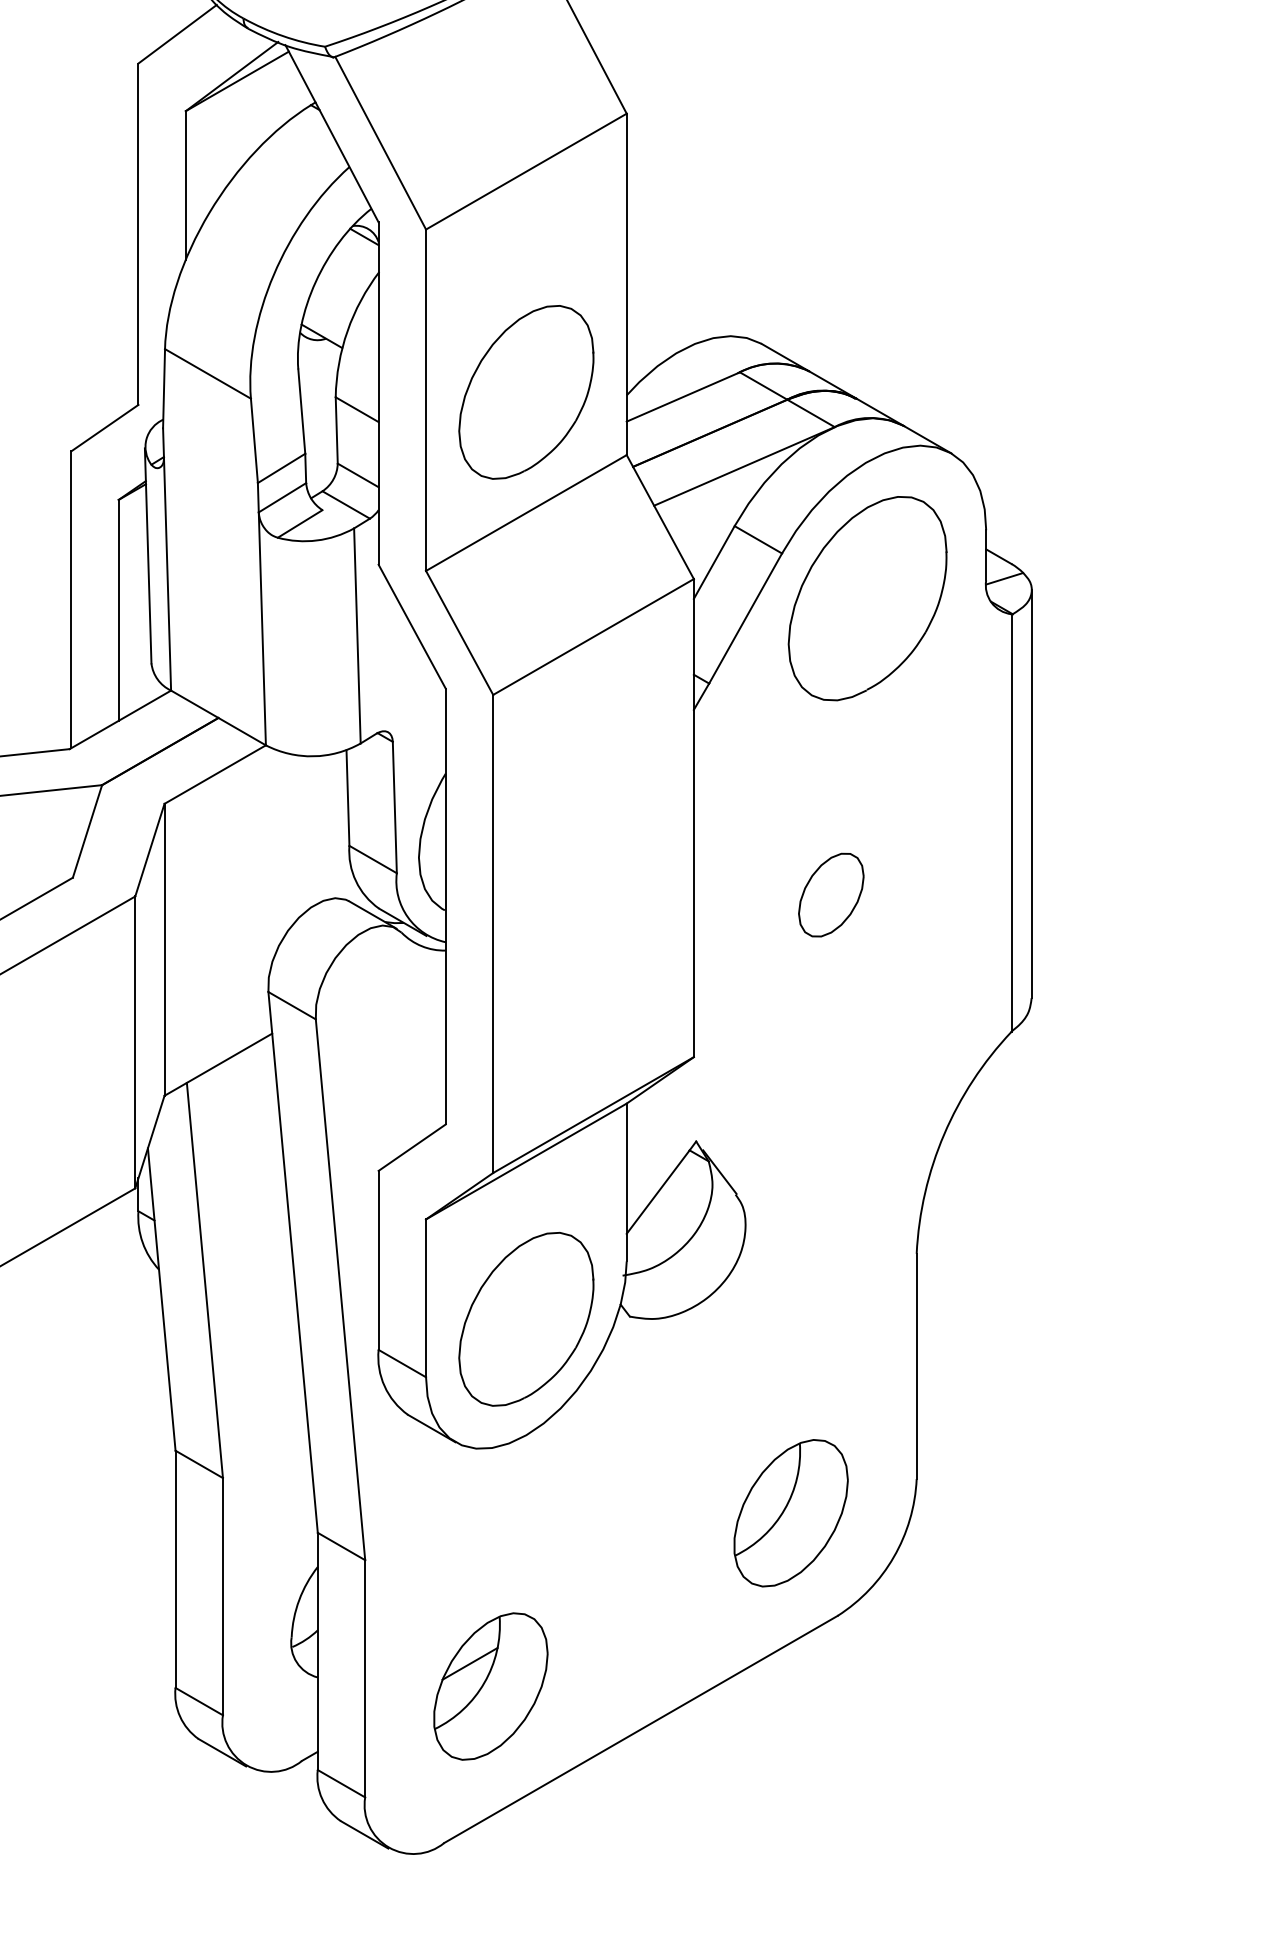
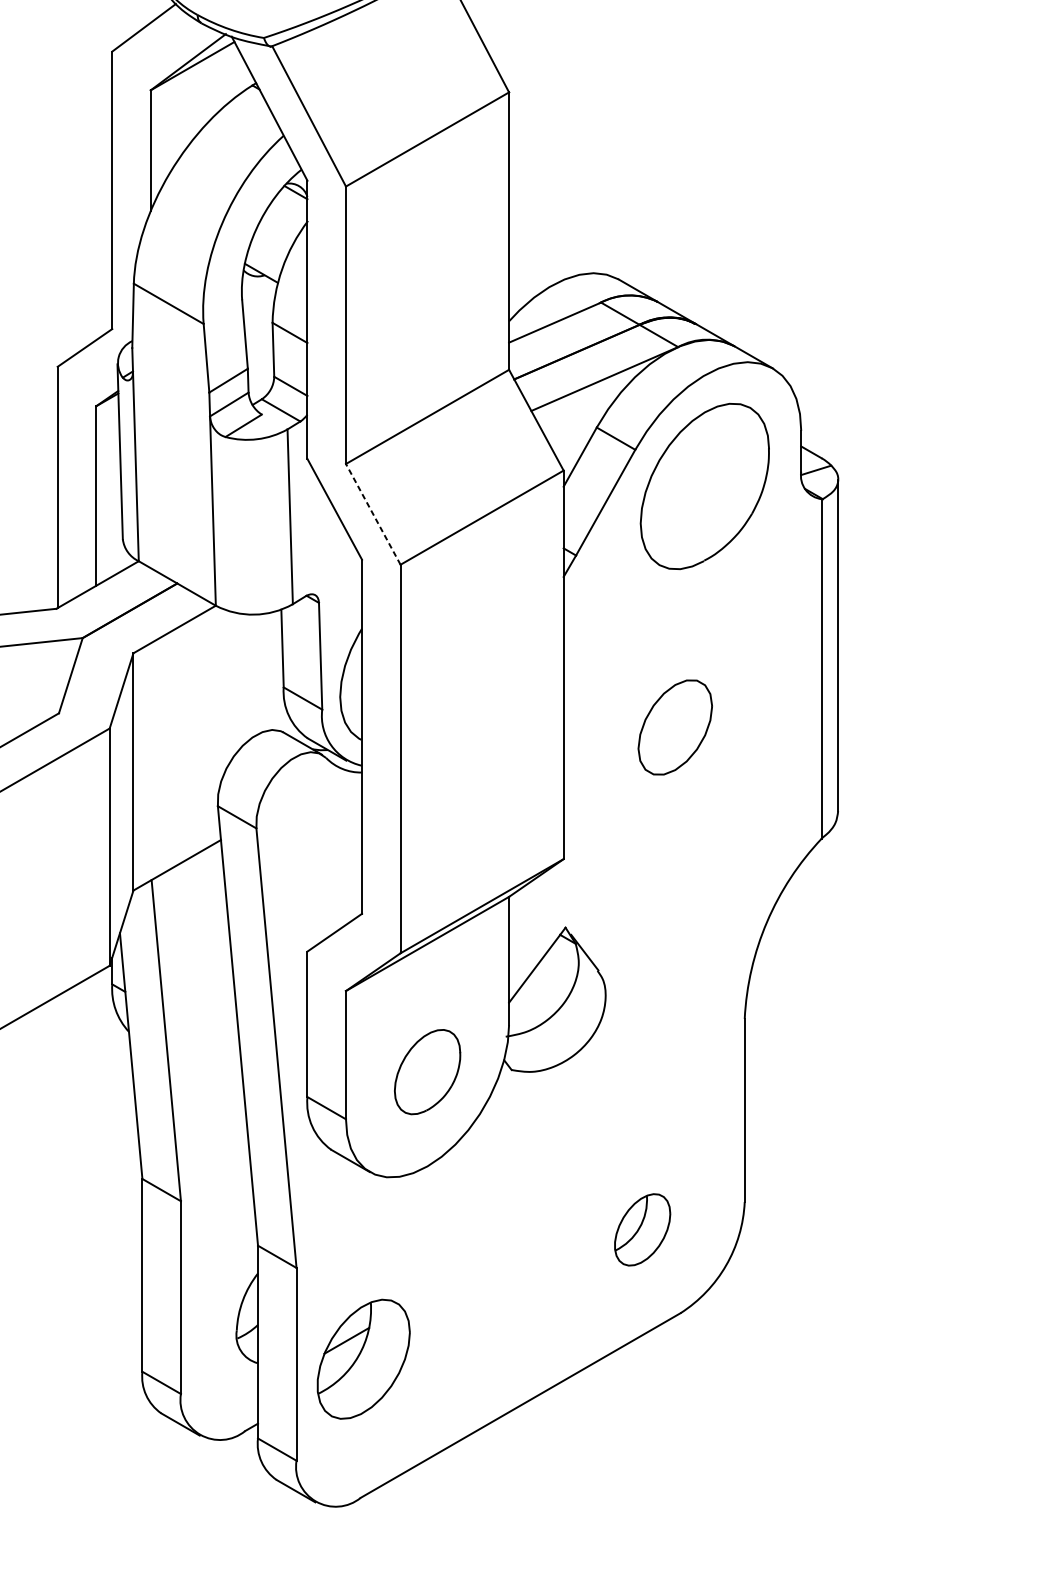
part: (526, 392) -> (427, 318), removed
line: (459, 632) -> (373, 514), solid -> dashed
part: (831, 894) -> (675, 726), size x1.4
part: (526, 1318) -> (427, 1071), size x0.6
part: (790, 1513) -> (642, 1230), size x0.6
part: (490, 1686) -> (363, 1359), moved

